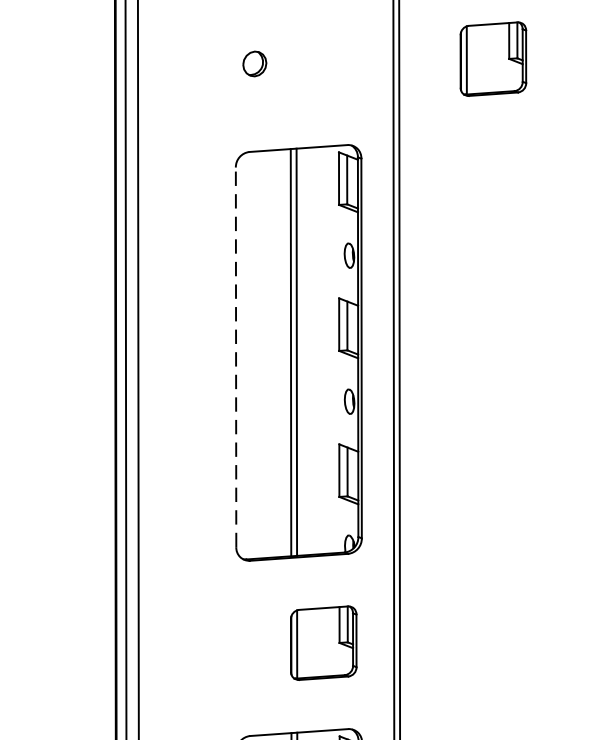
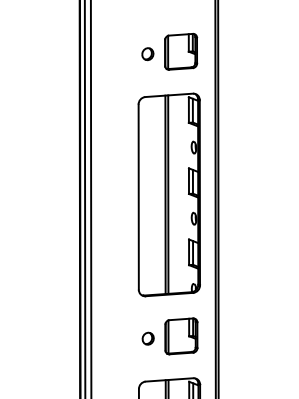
part: (494, 58) -> (181, 51), moved
line: (235, 356) -> (138, 196), dashed -> solid
part: (254, 647) -> (147, 338), added

